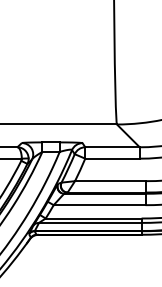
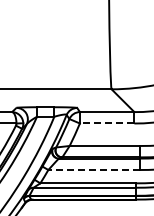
line: (112, 158) -> (107, 123), solid -> dashed
line: (99, 205) -> (94, 170), solid -> dashed

